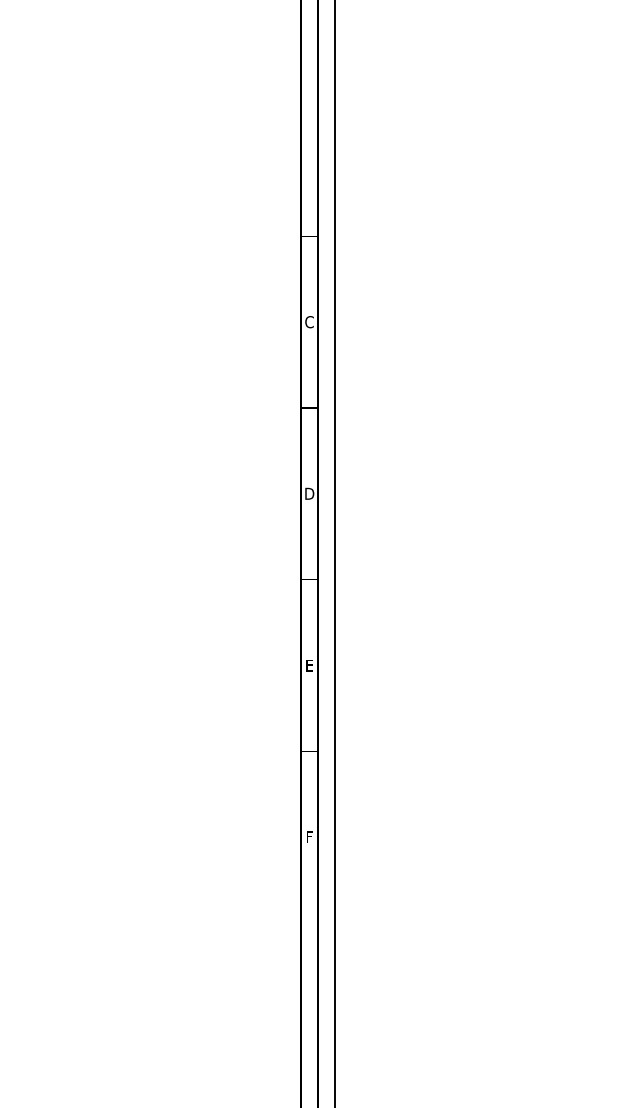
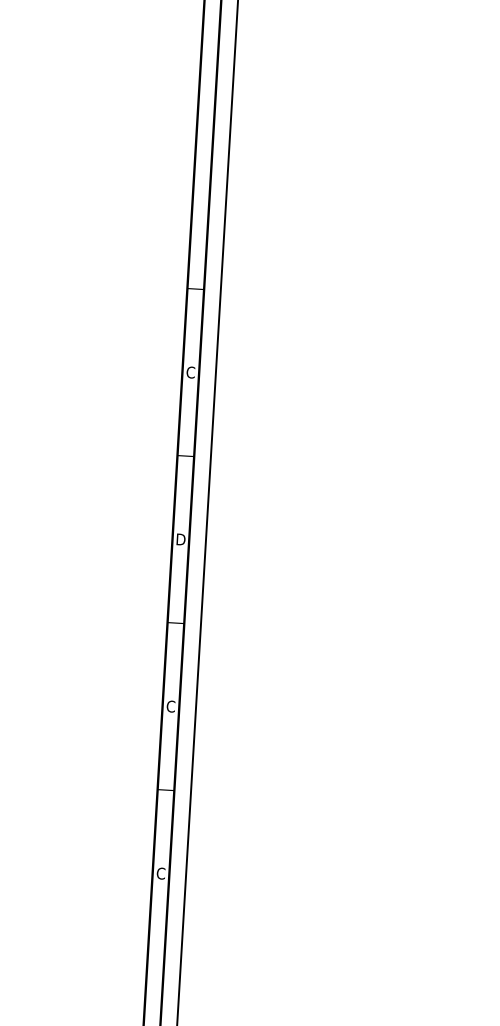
text: (309, 665) -> (170, 706), E -> C
text: (309, 837) -> (161, 873), F -> C

